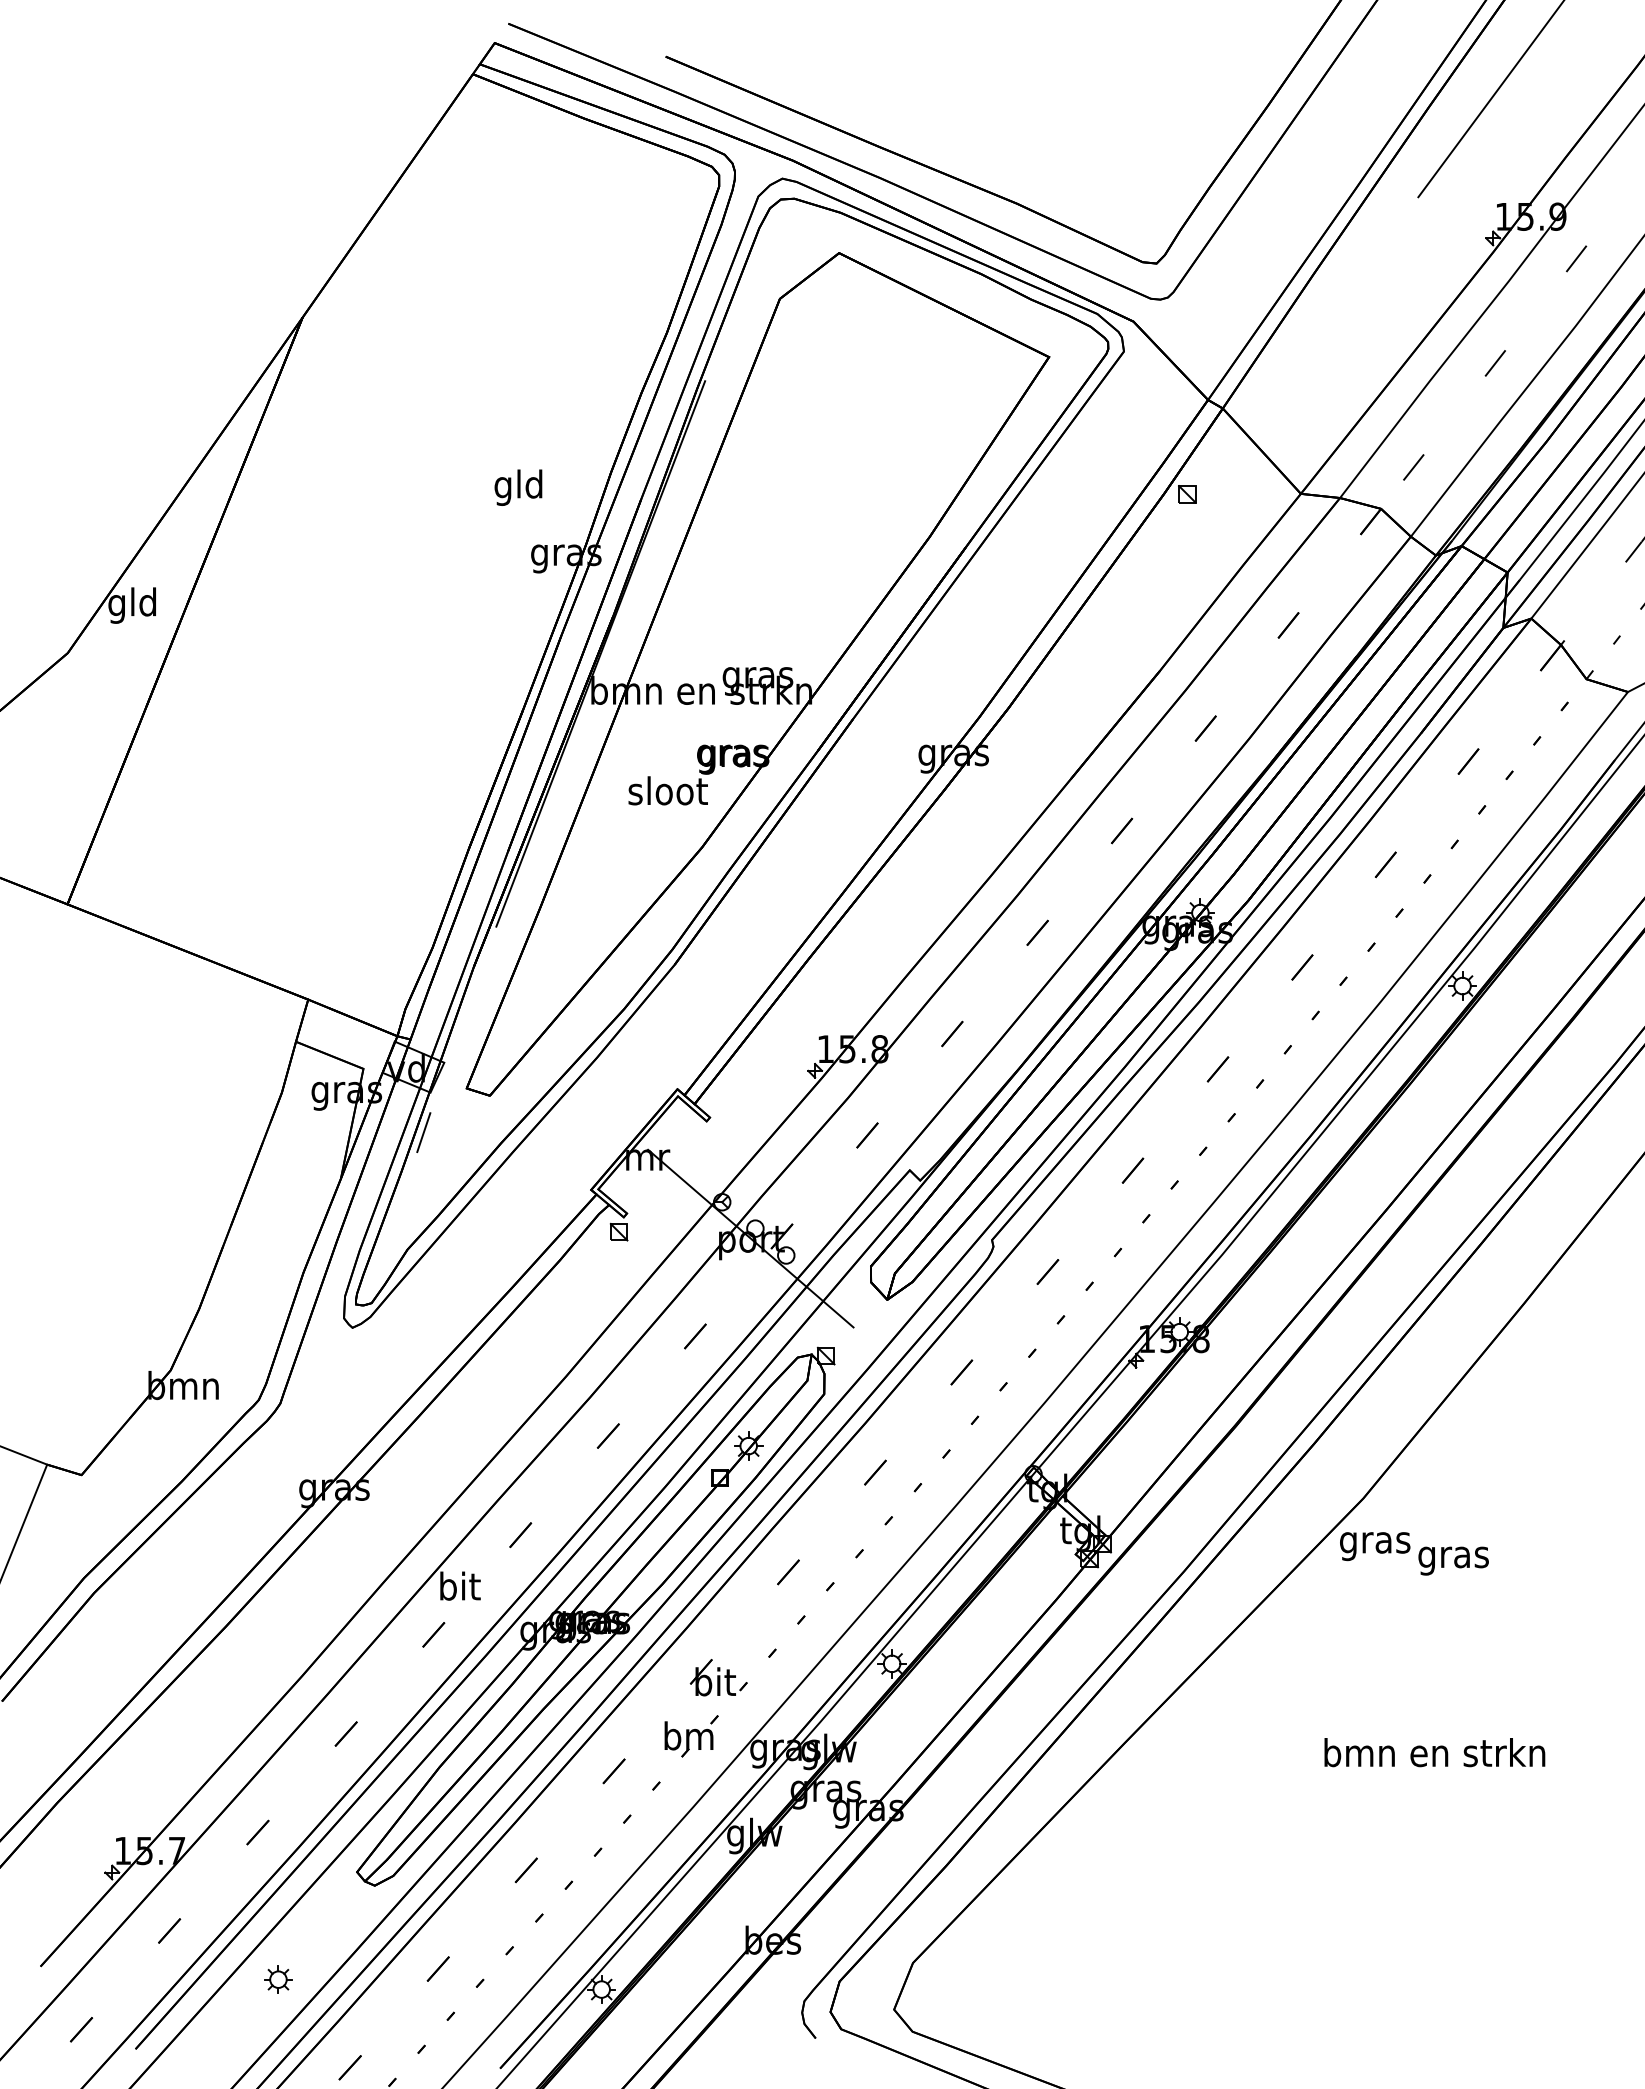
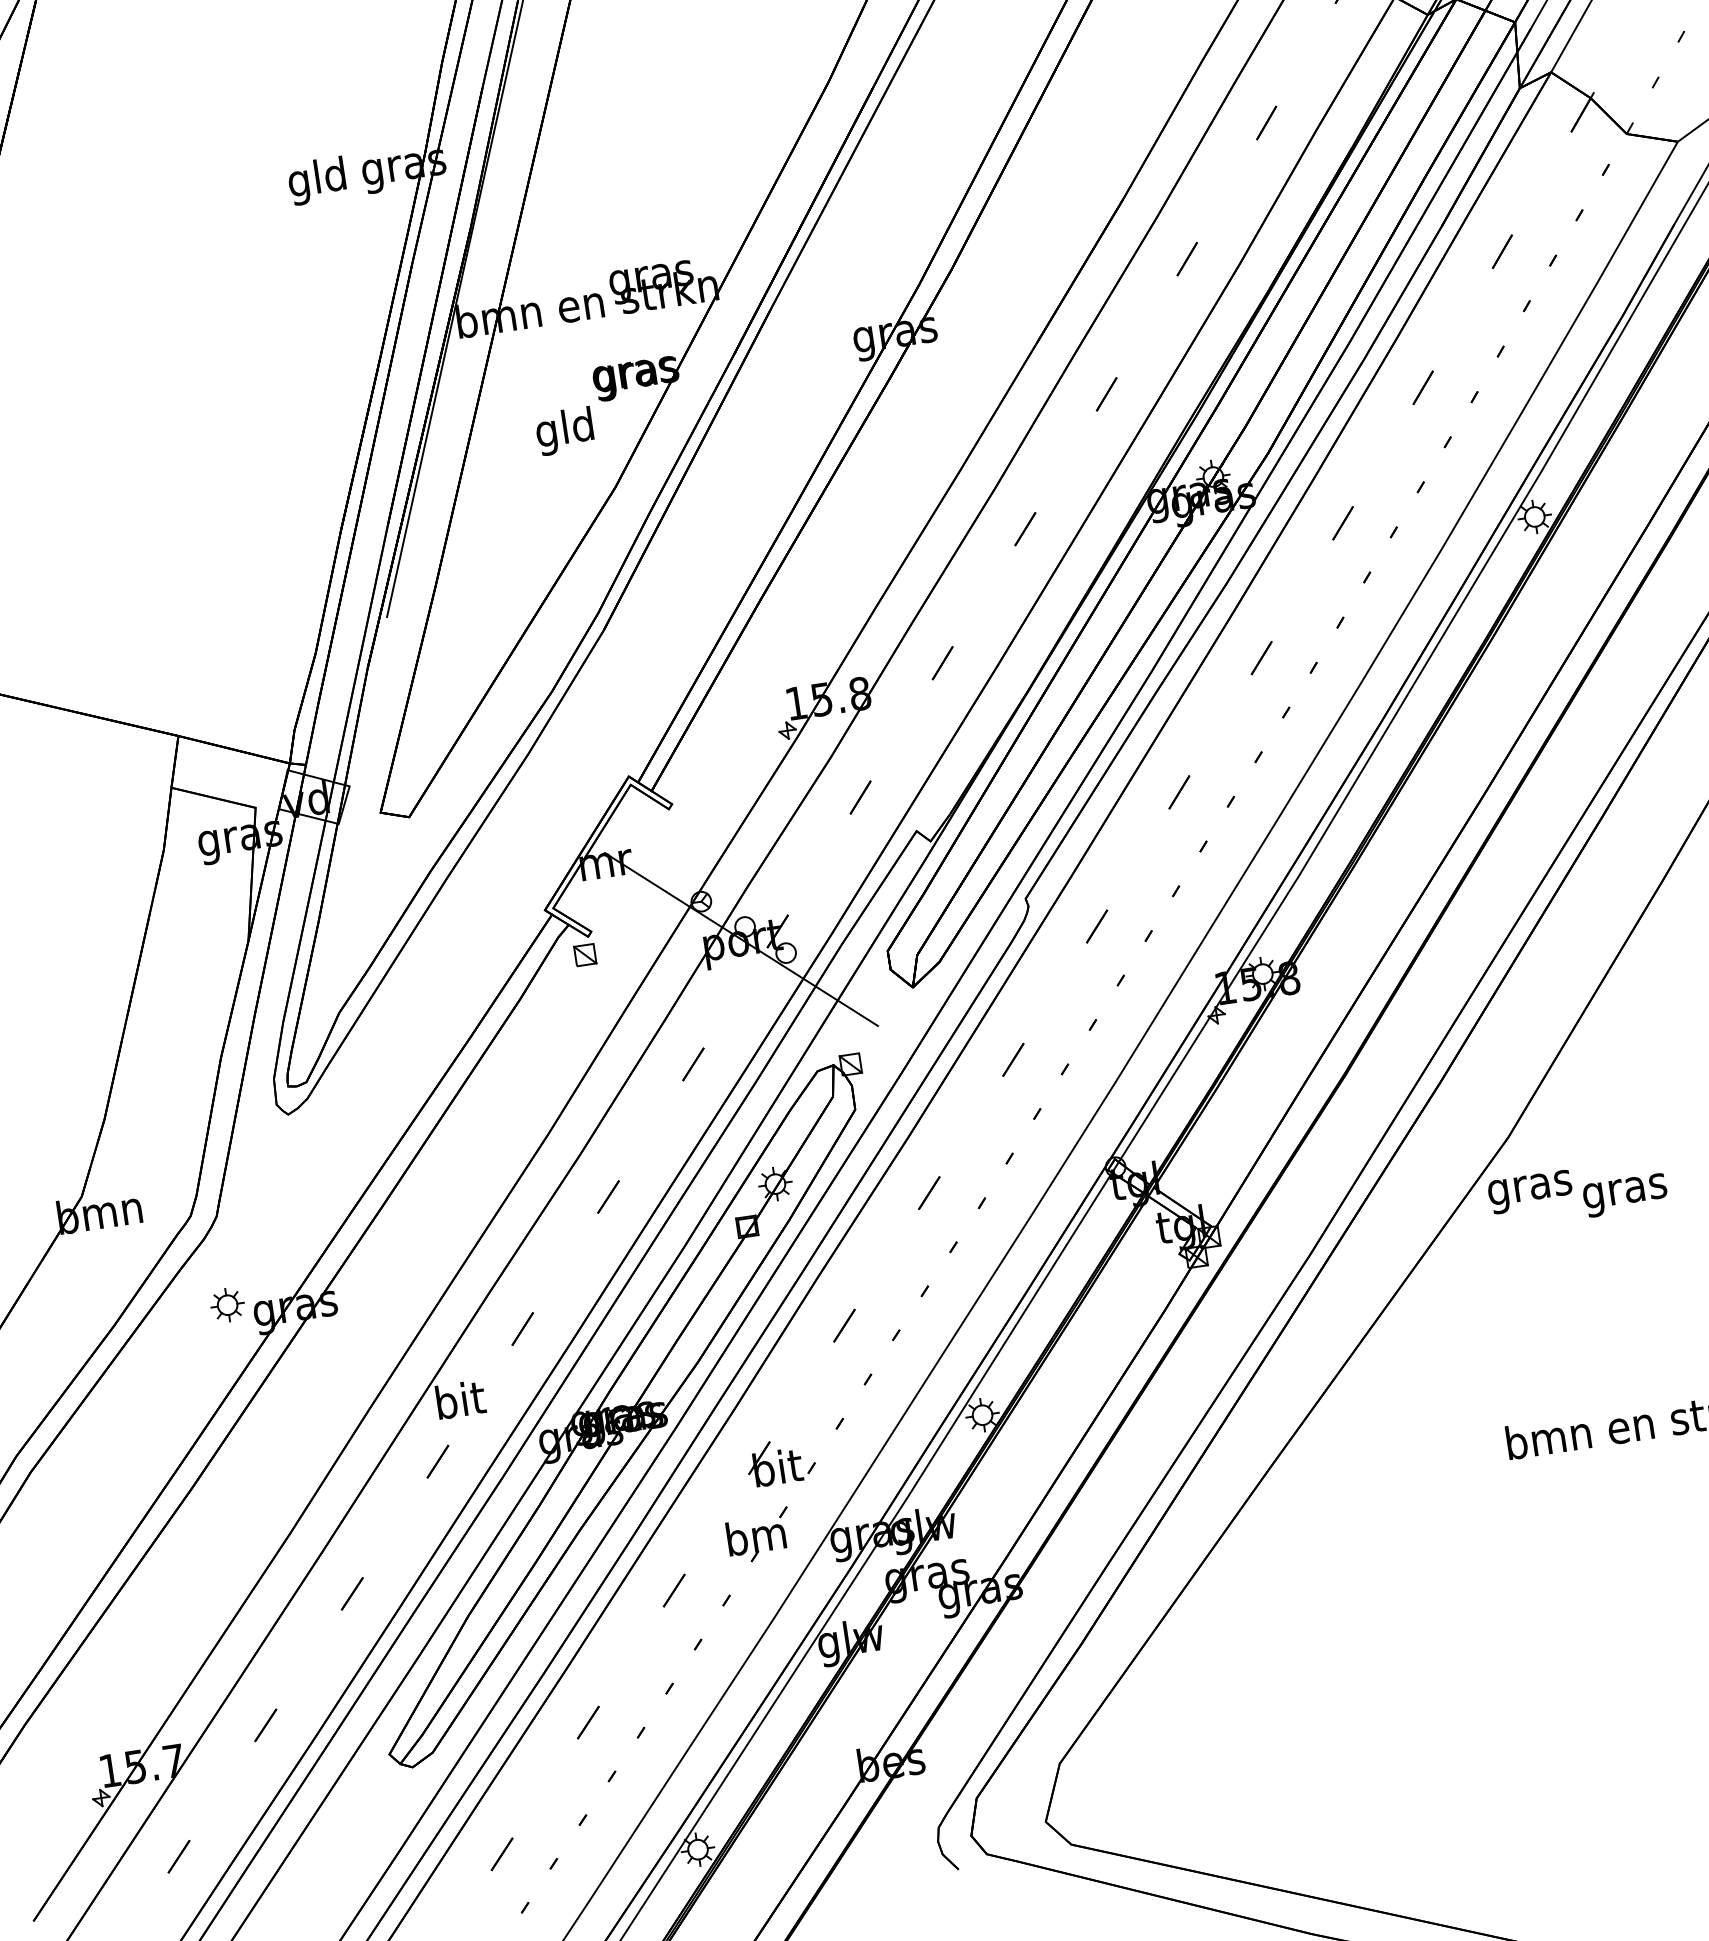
text: (518, 487) -> (317, 180), moved
text: (667, 794) -> (565, 431), sloot -> gld
line: (423, 1132) -> (337, 872), removed
part: (278, 1979) -> (227, 1304), moved

